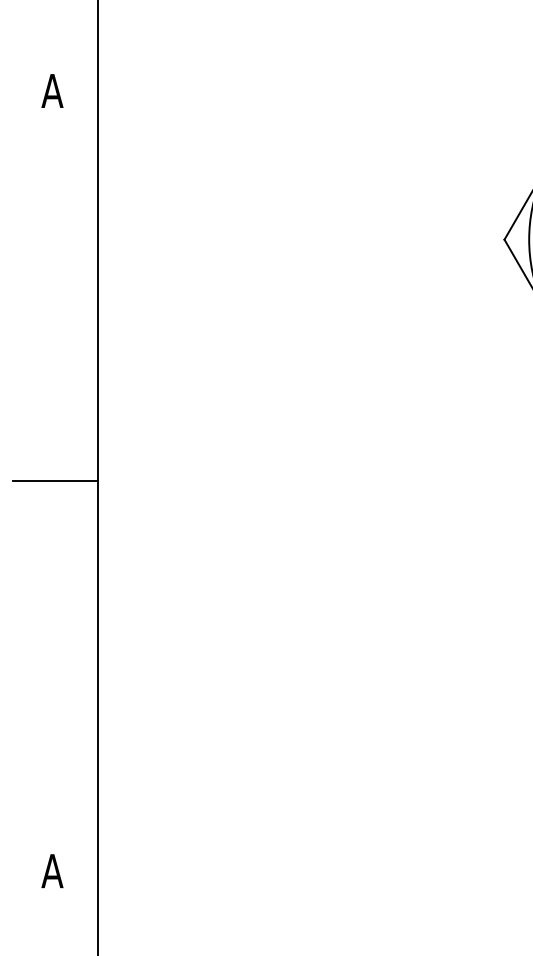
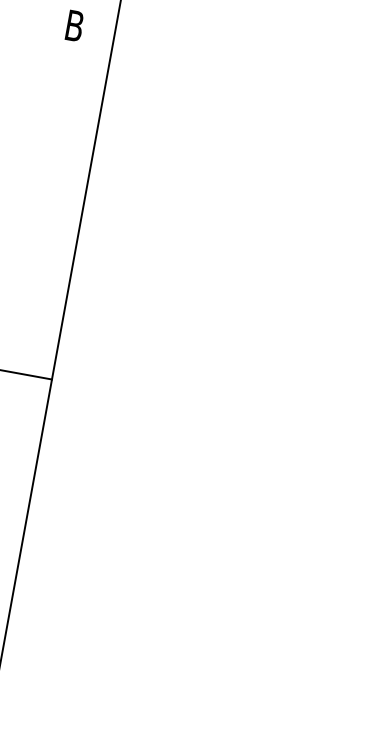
text: (52, 90) -> (74, 25), A -> B

